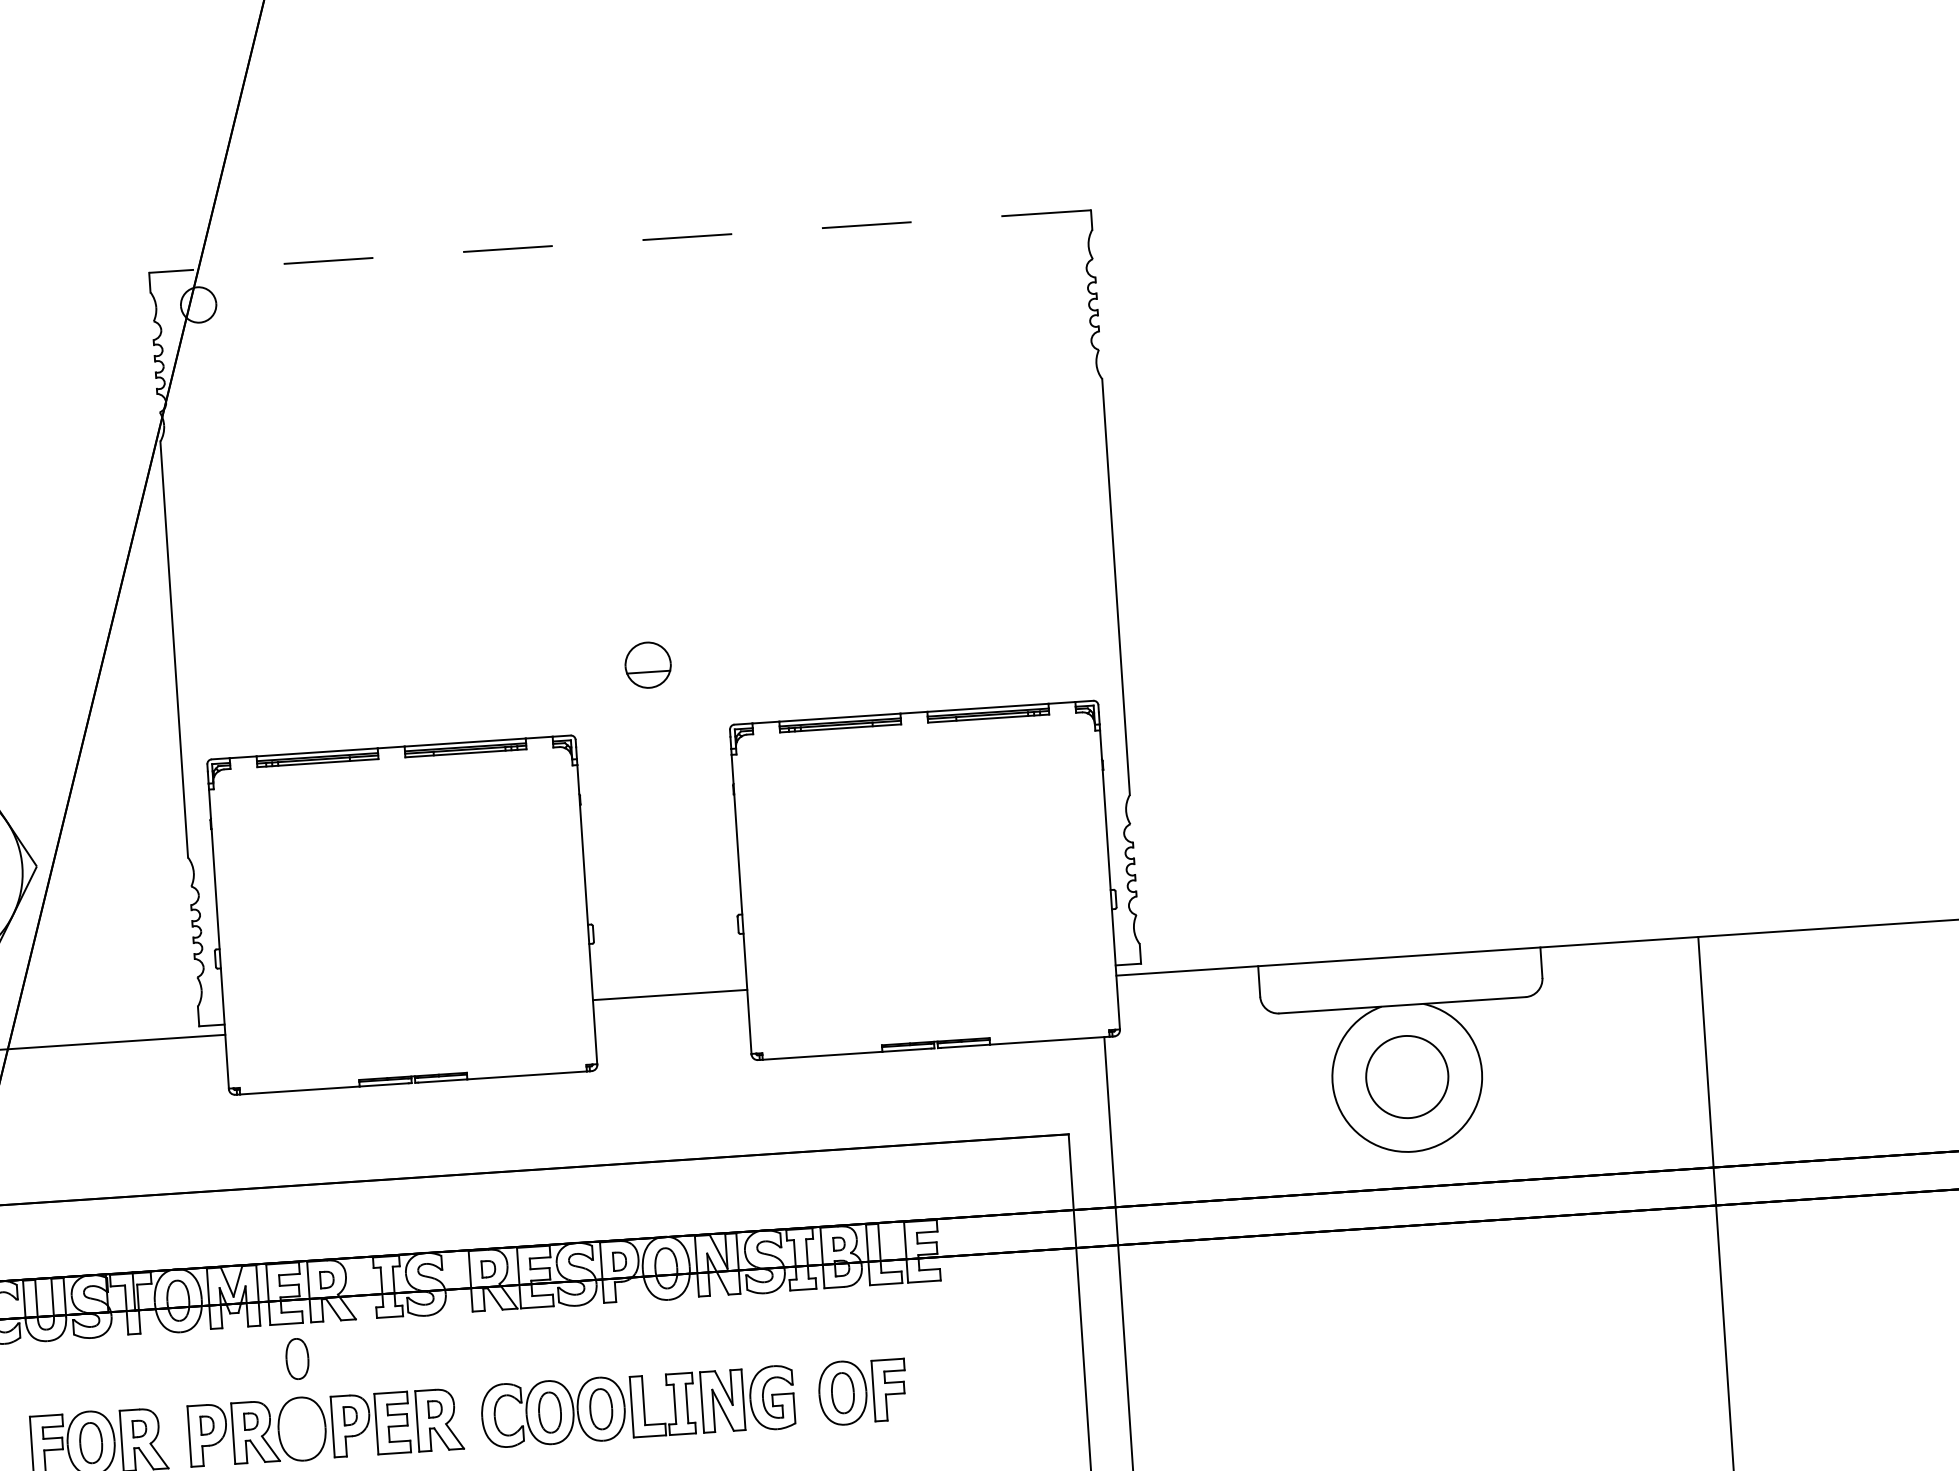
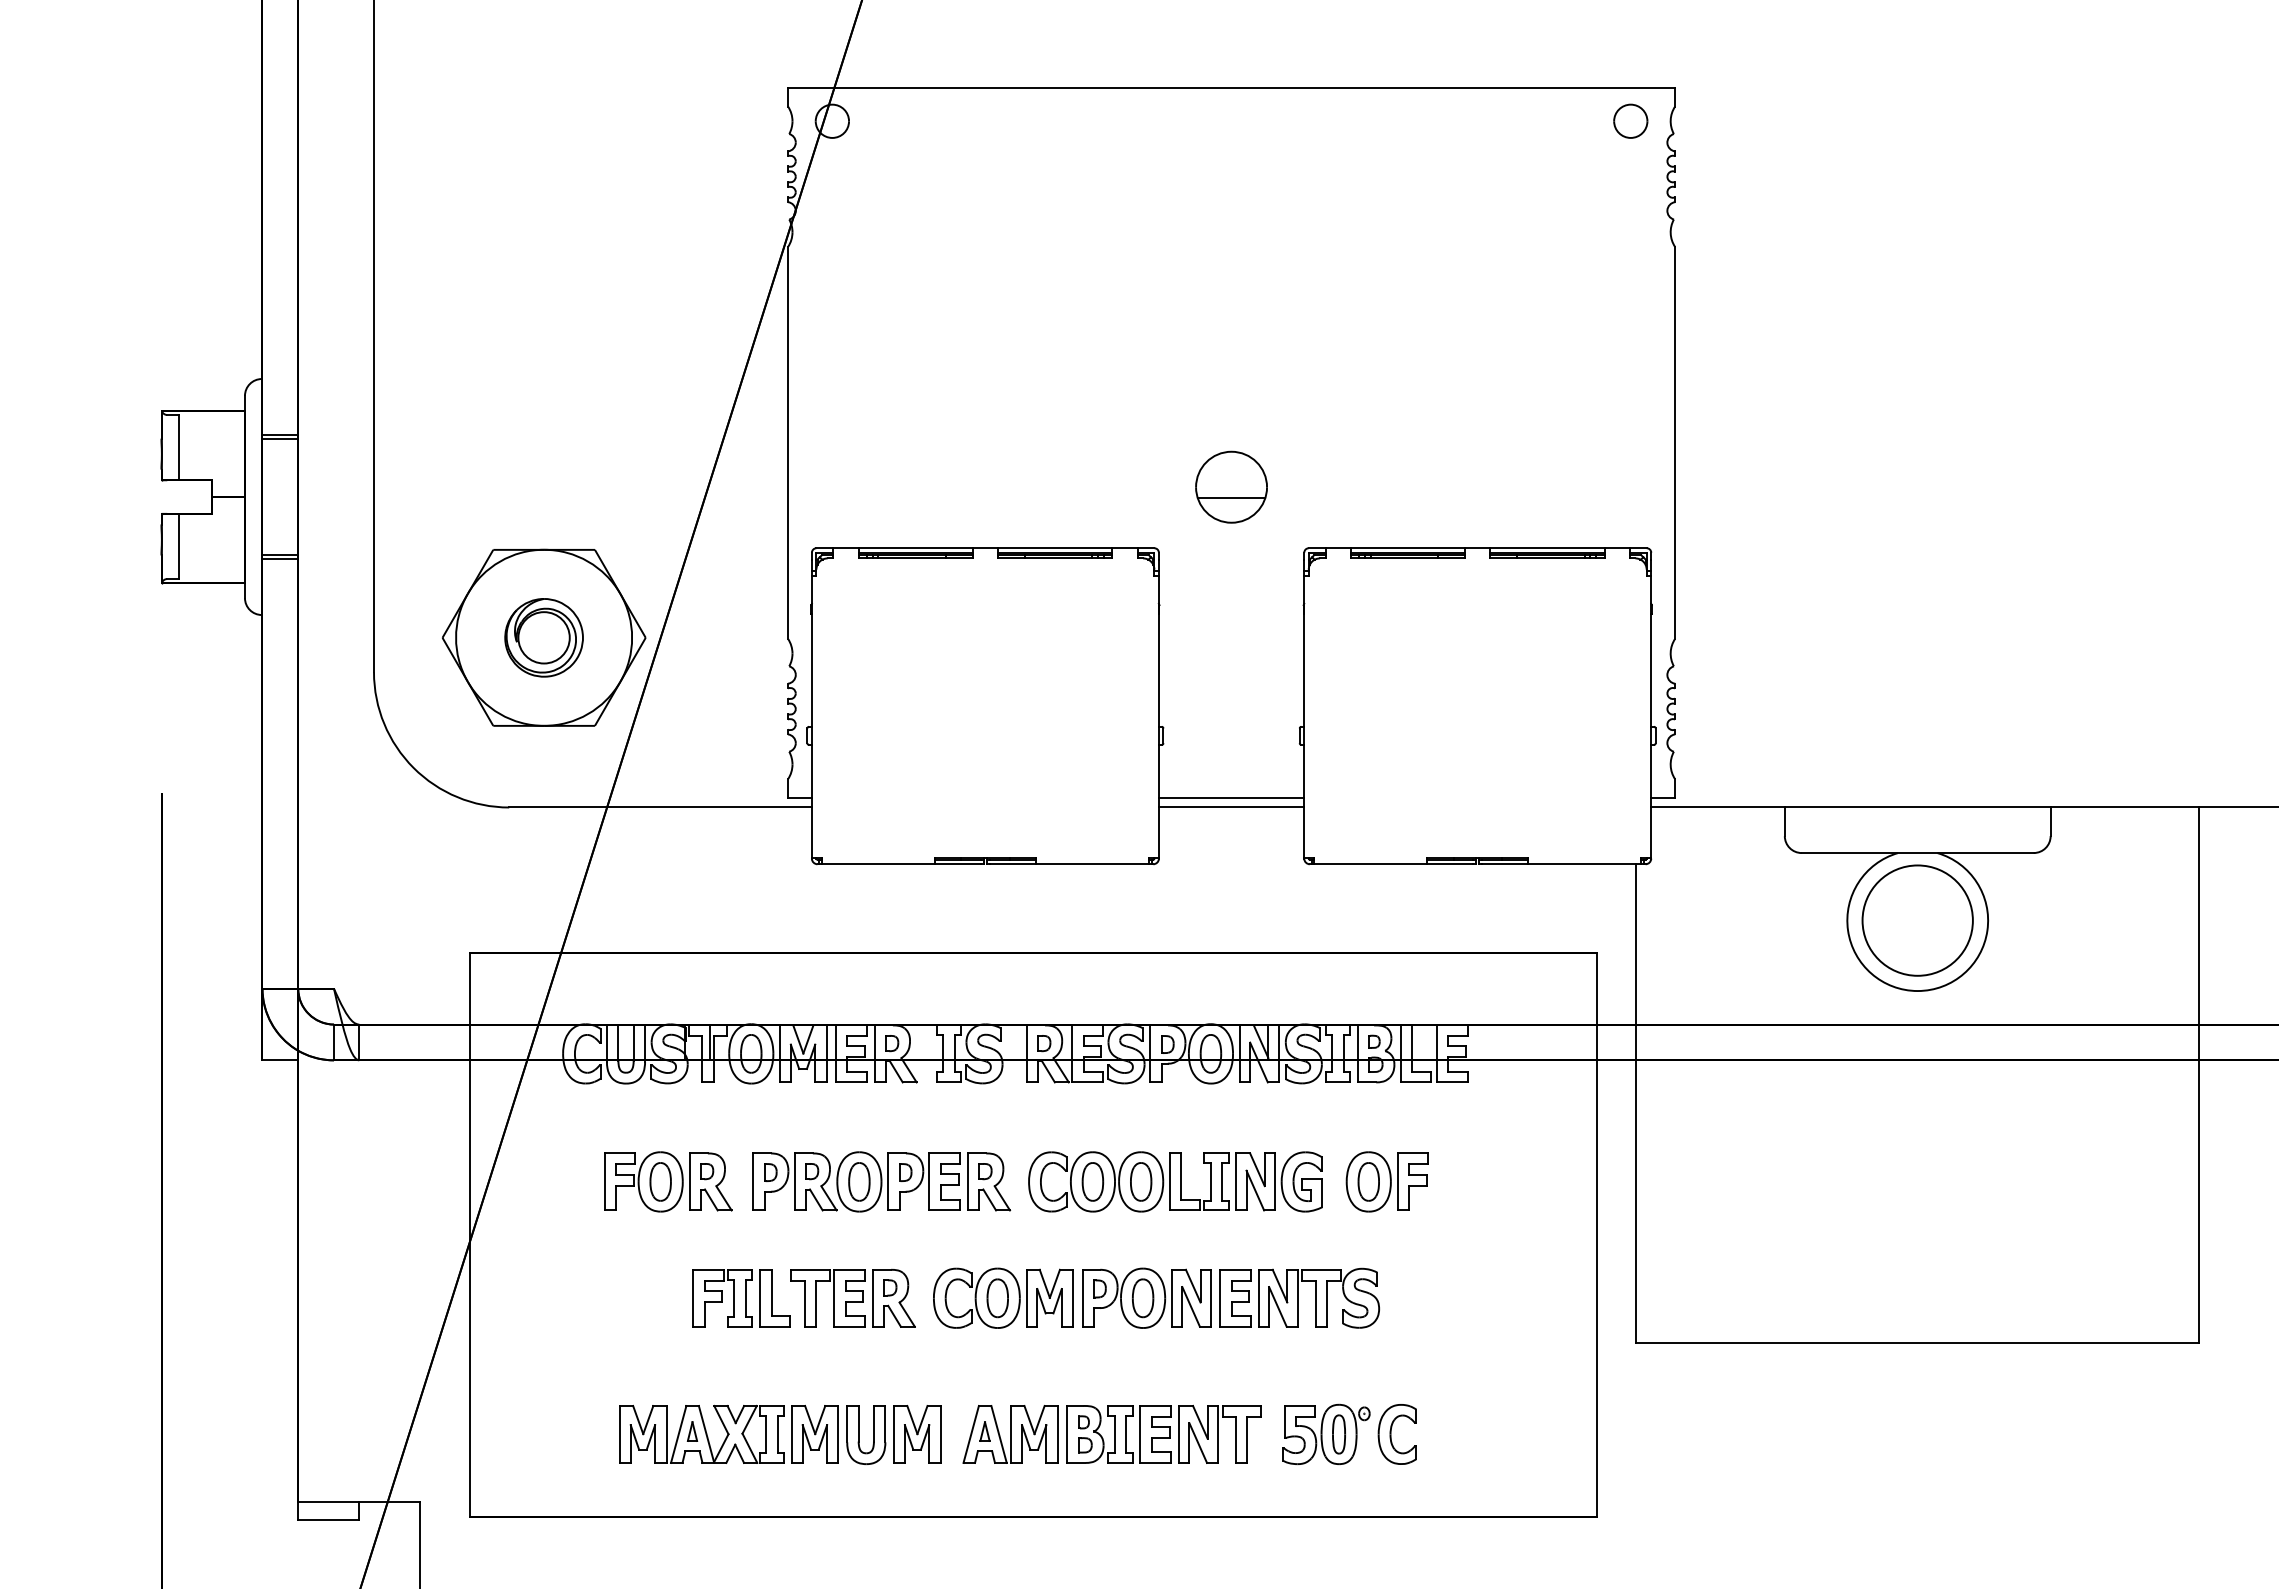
line: (620, 241) -> (1231, 88), dashed -> solid
part: (1045, 247) -> (1630, 120), added
part: (648, 664) -> (1231, 486), size x1.67
line: (670, 1005) -> (1231, 807), added
circle: (1407, 1076) -> (1917, 920), size x1.43
part: (297, 1358) -> (859, 1181), moved

